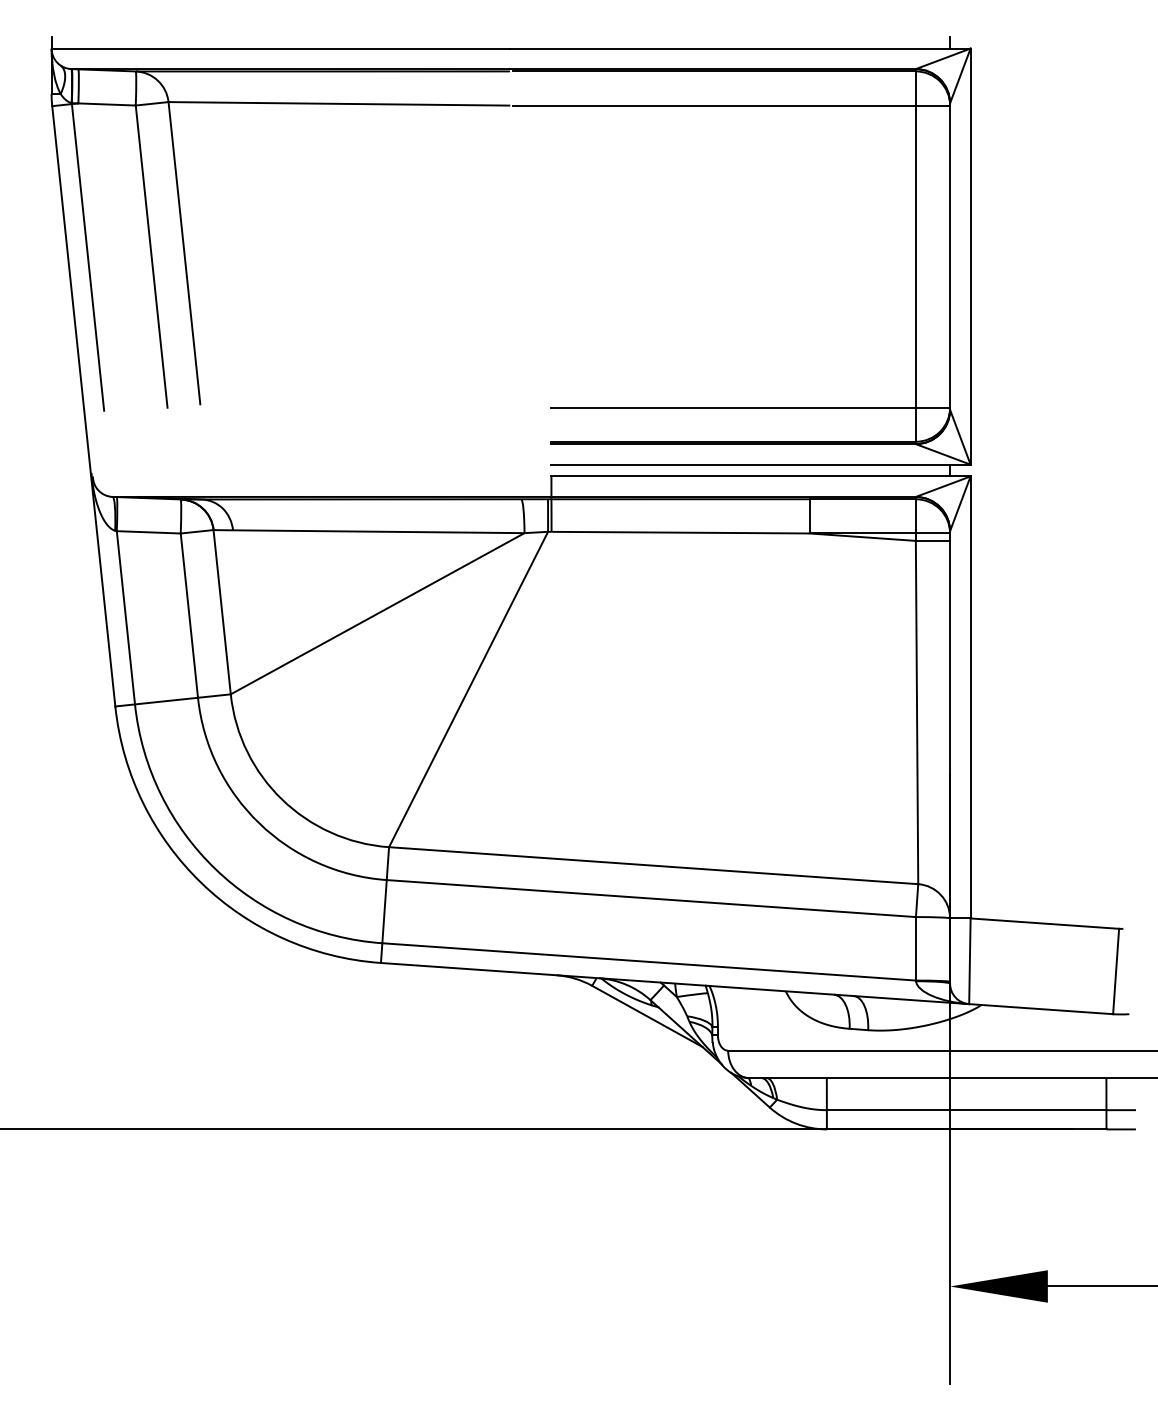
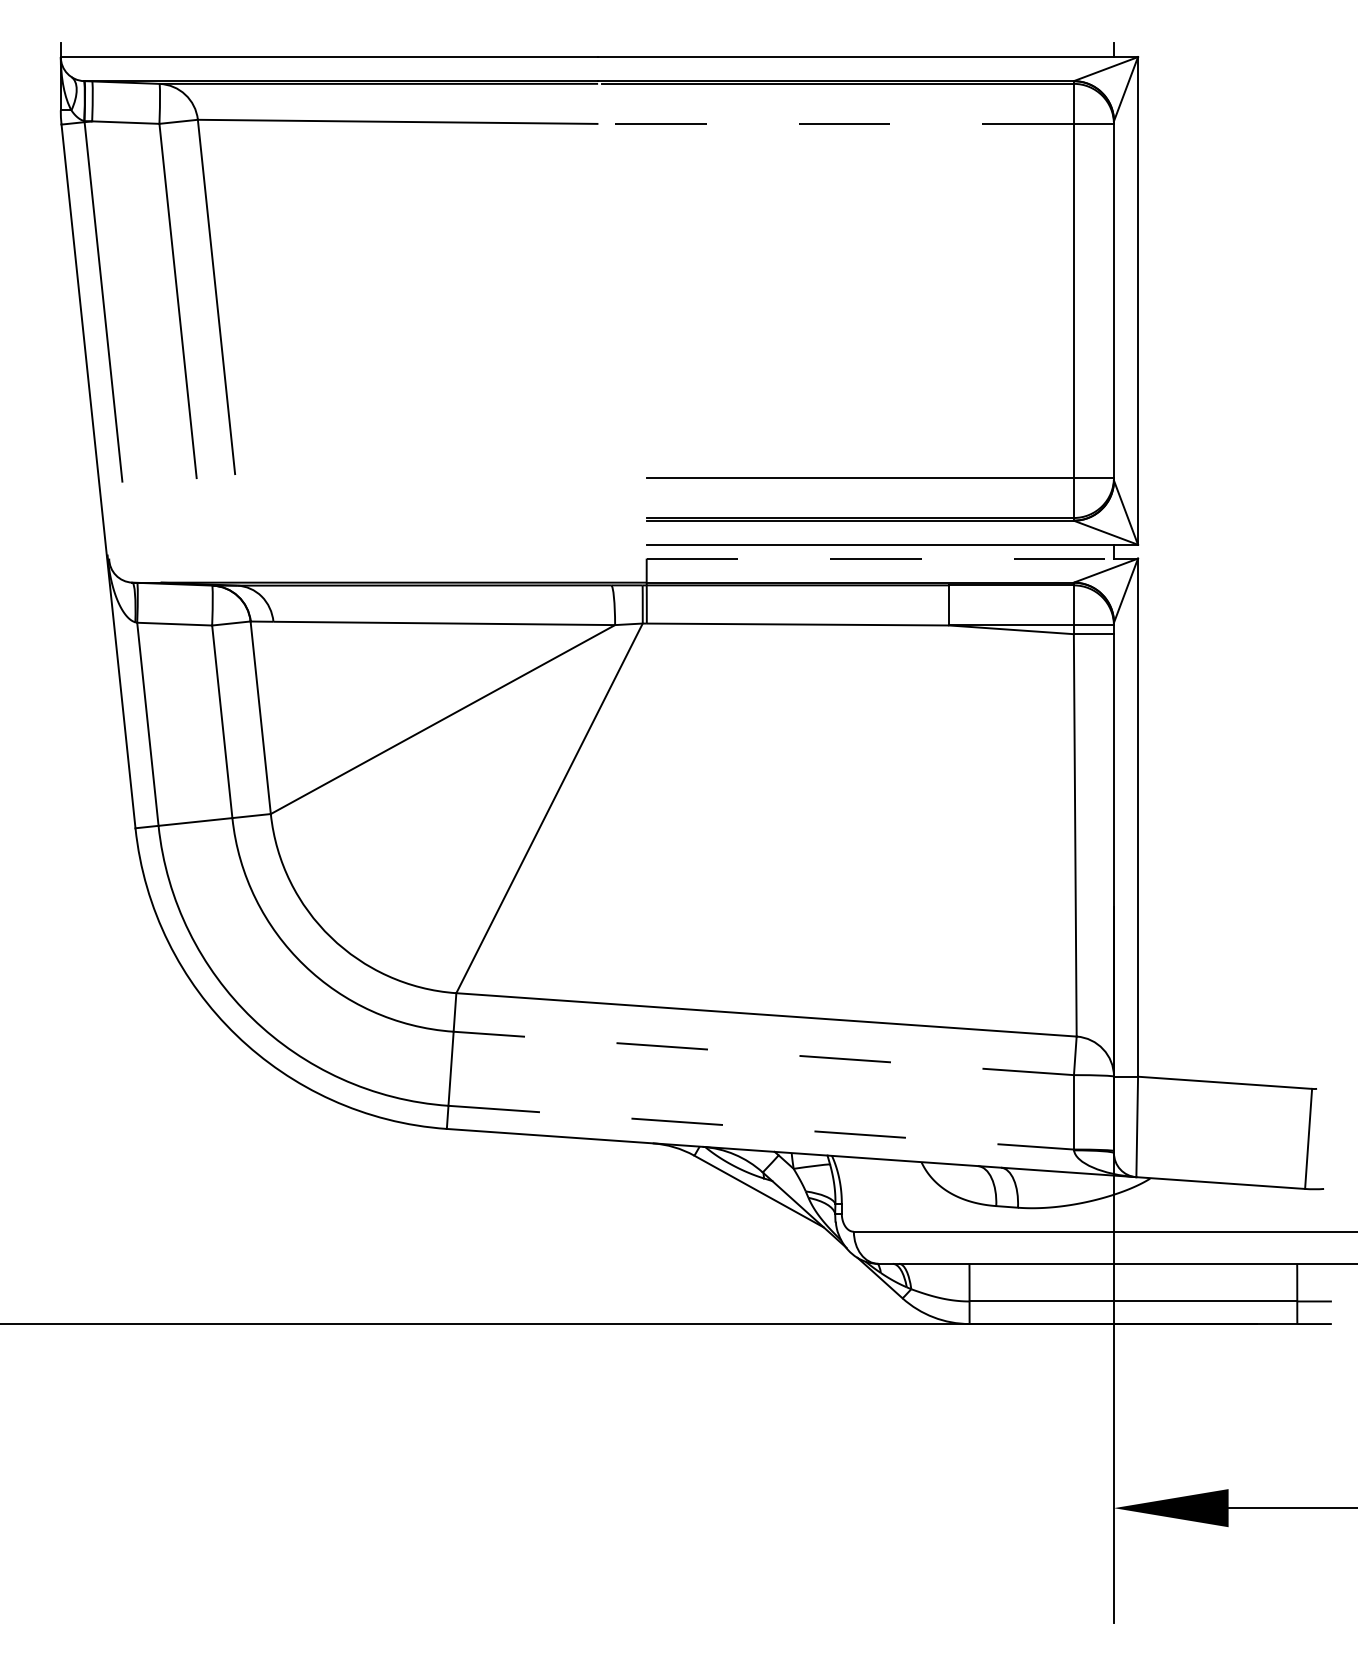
line: (714, 105) -> (837, 123), solid -> dashed
line: (750, 476) -> (880, 558), solid -> dashed
line: (651, 898) -> (763, 1053), solid -> dashed
line: (649, 961) -> (761, 1127), solid -> dashed

